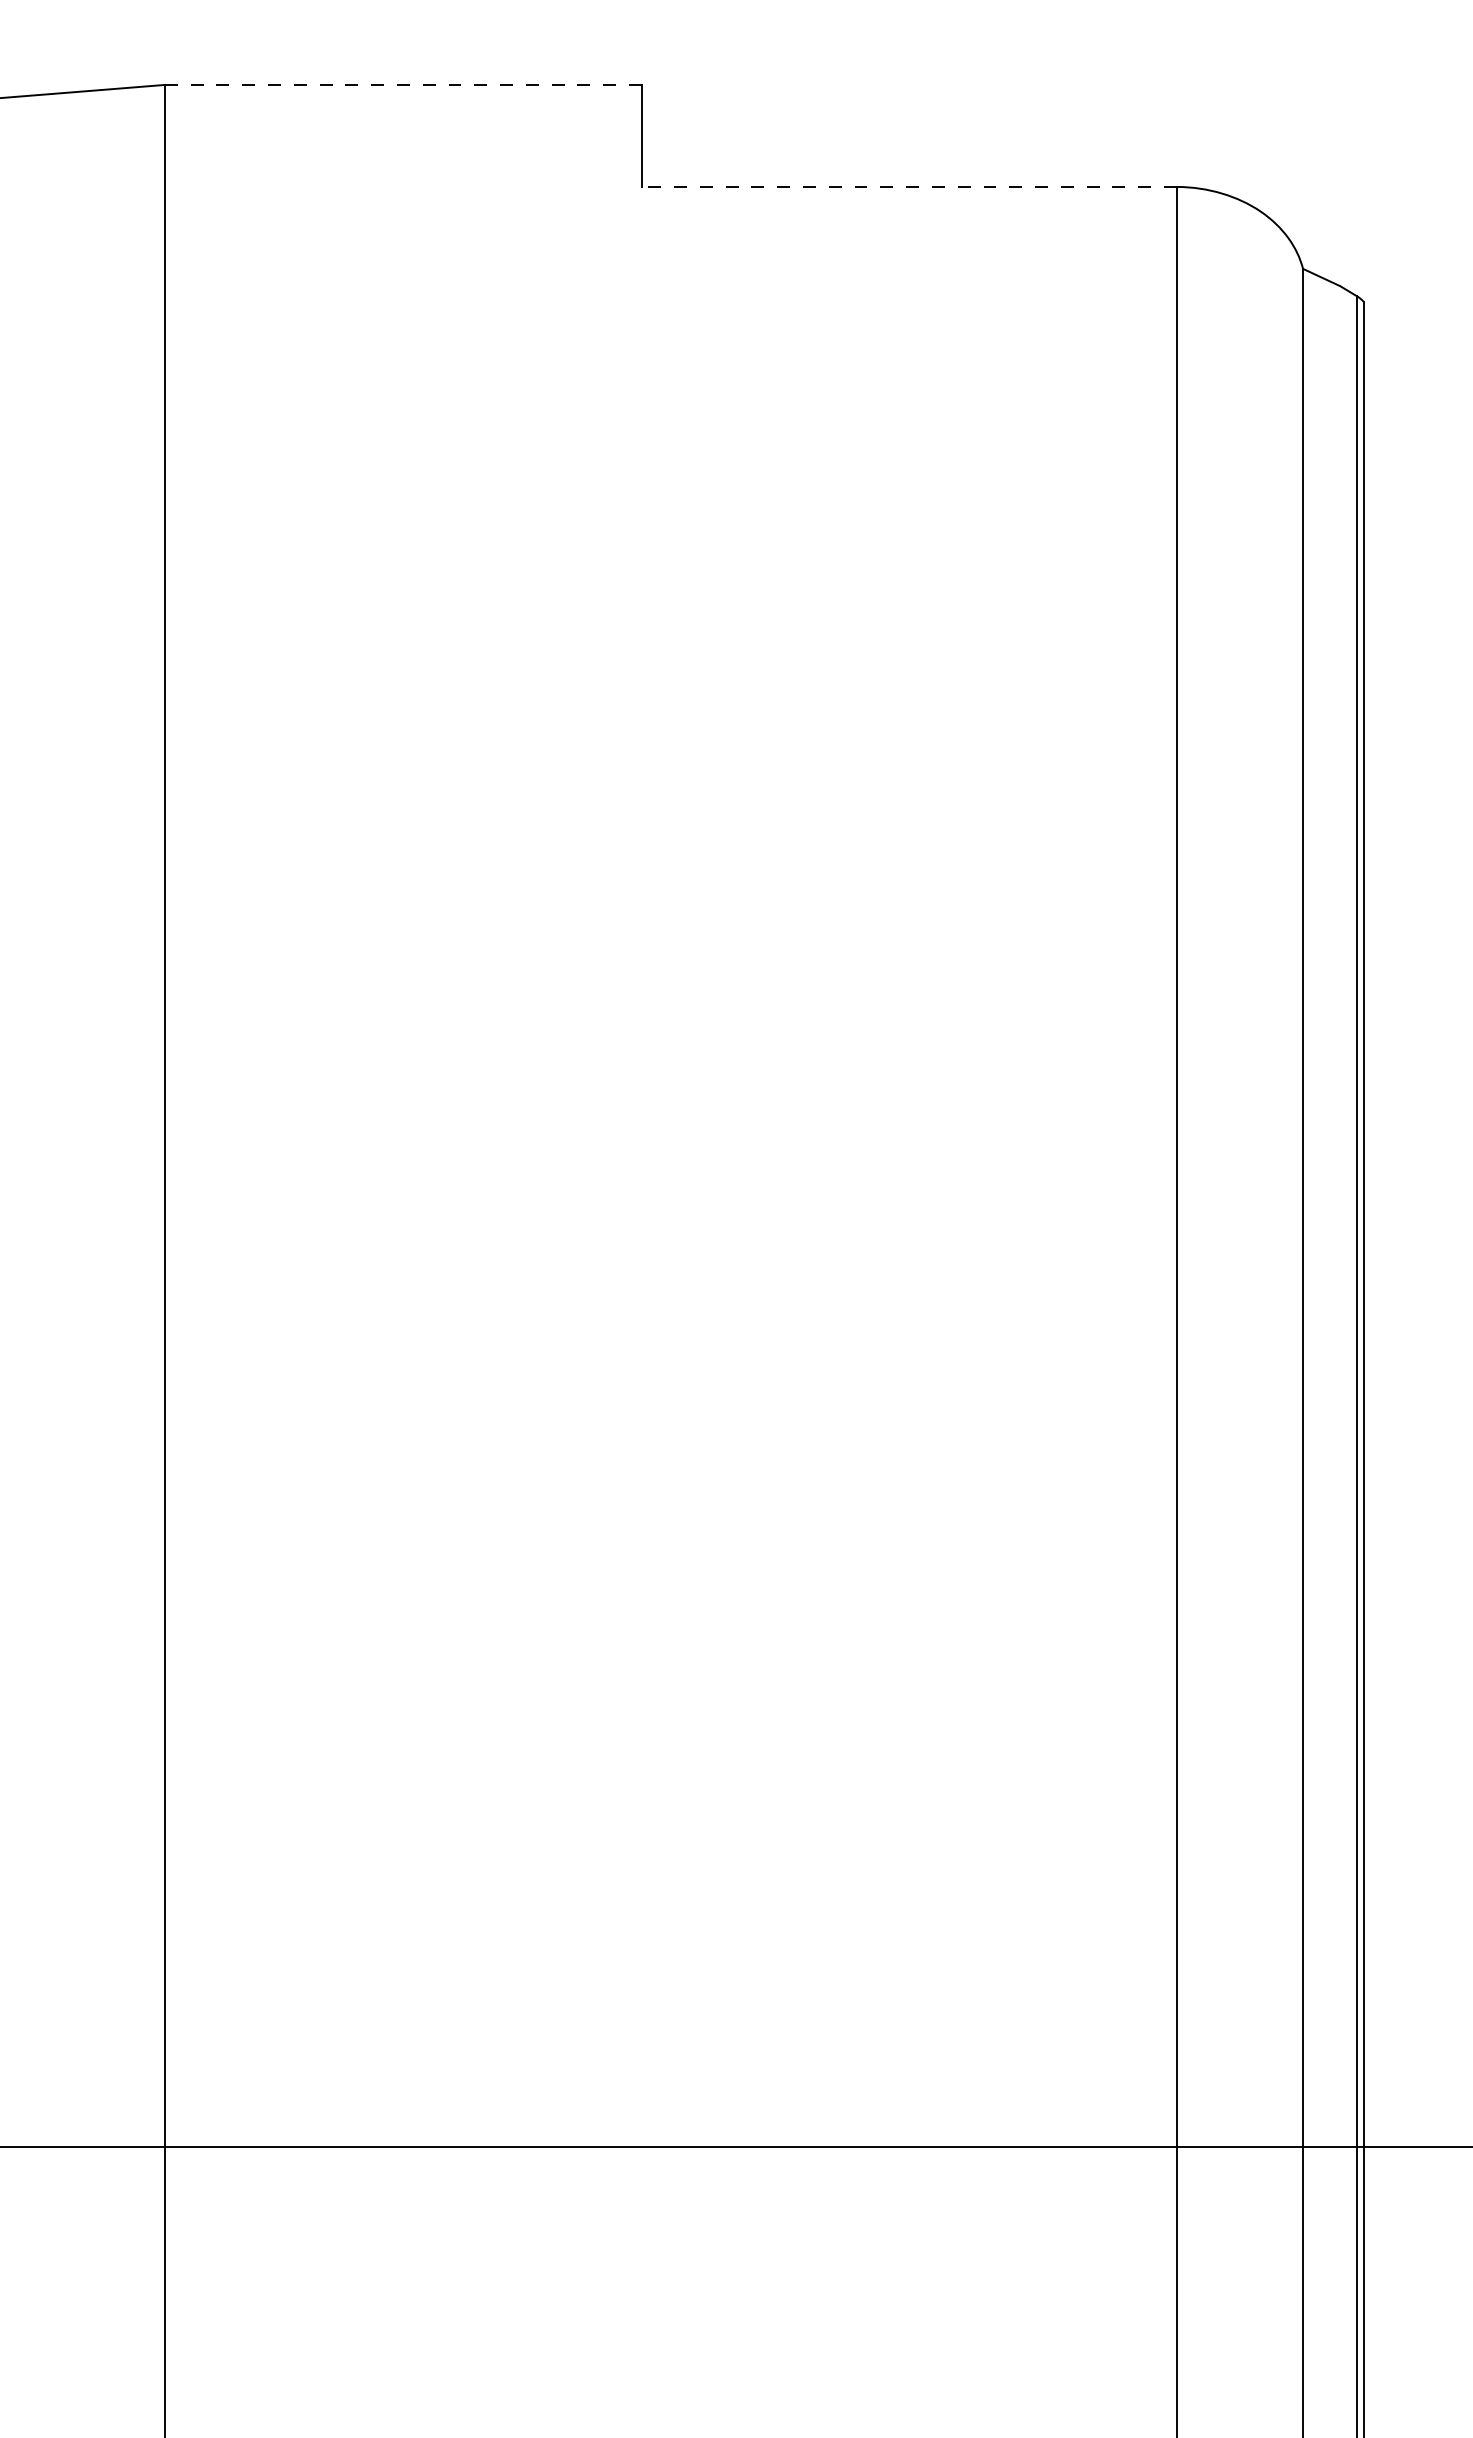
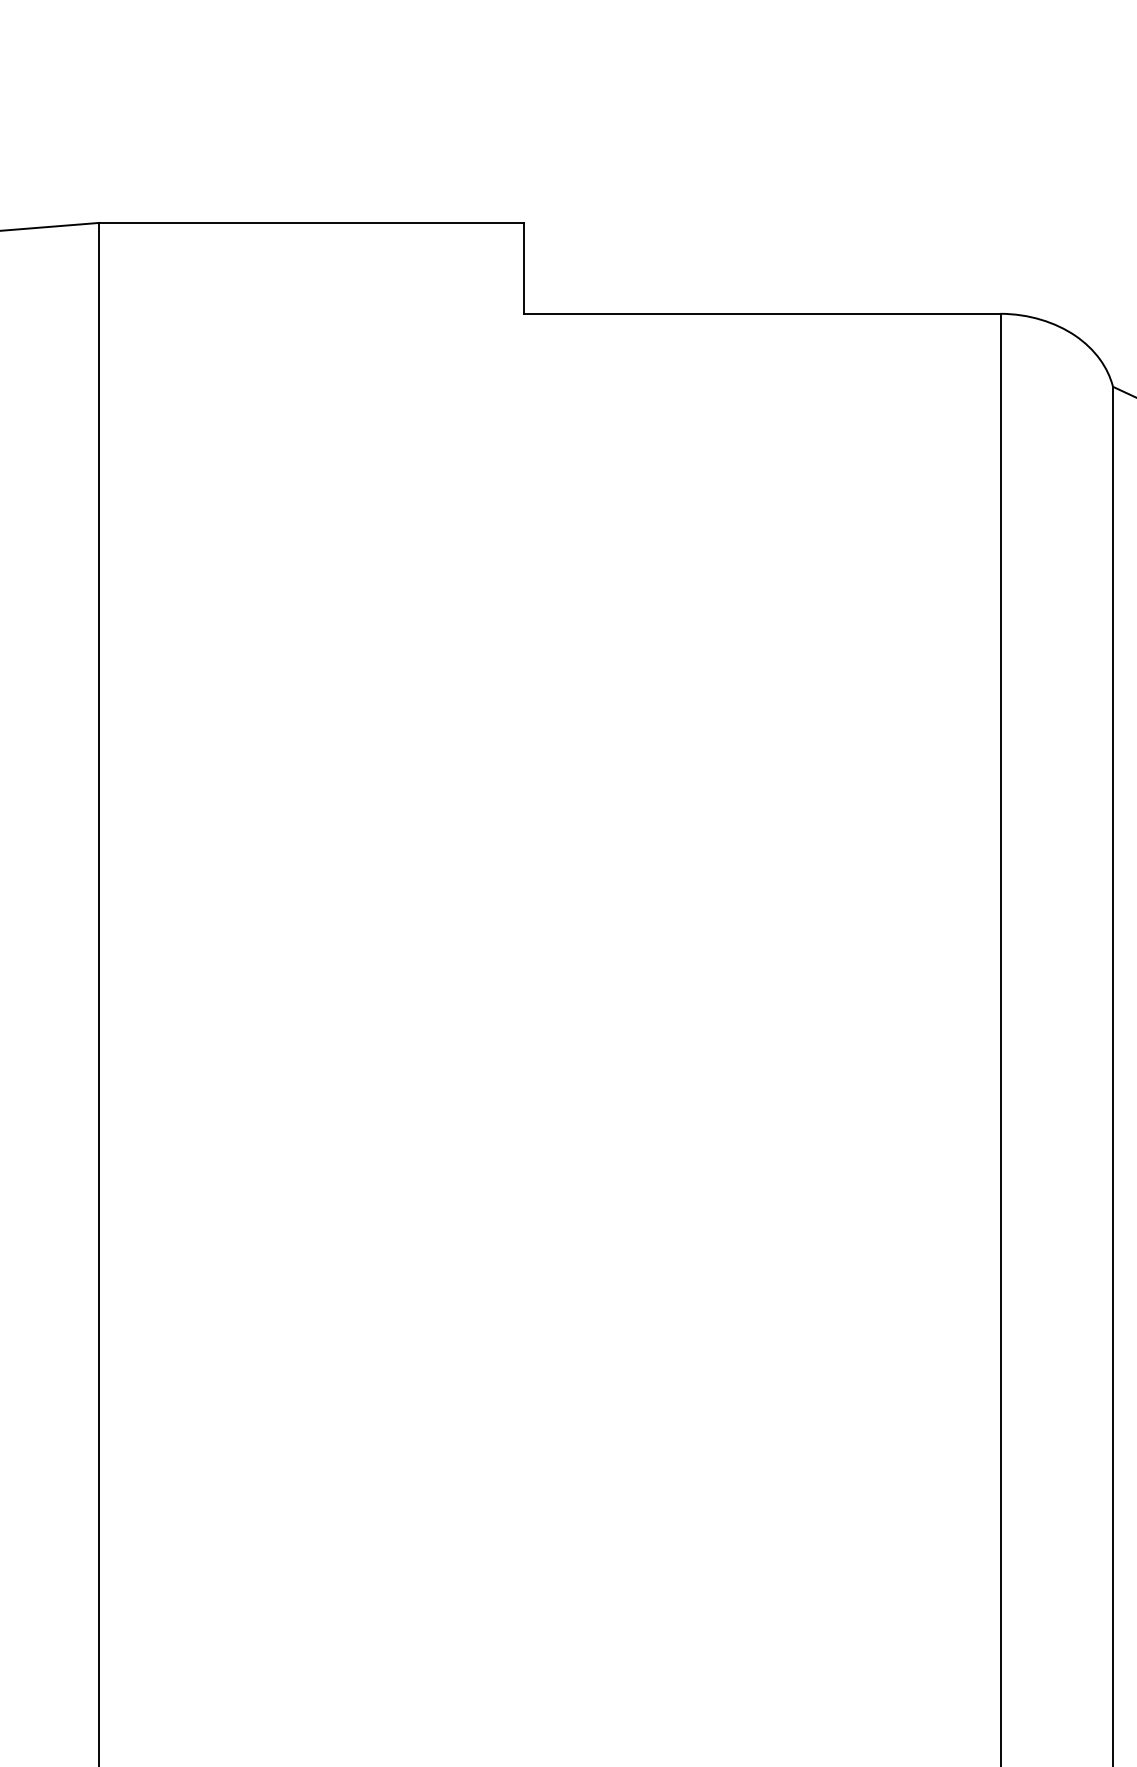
line: (402, 84) -> (310, 222), dashed -> solid
line: (908, 186) -> (761, 313), dashed -> solid

